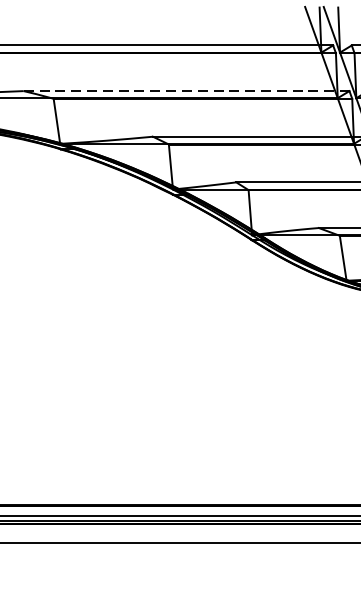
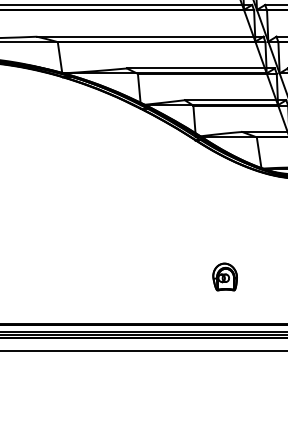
line: (186, 90) -> (150, 36), dashed -> solid
part: (293, 435) -> (224, 276), added

